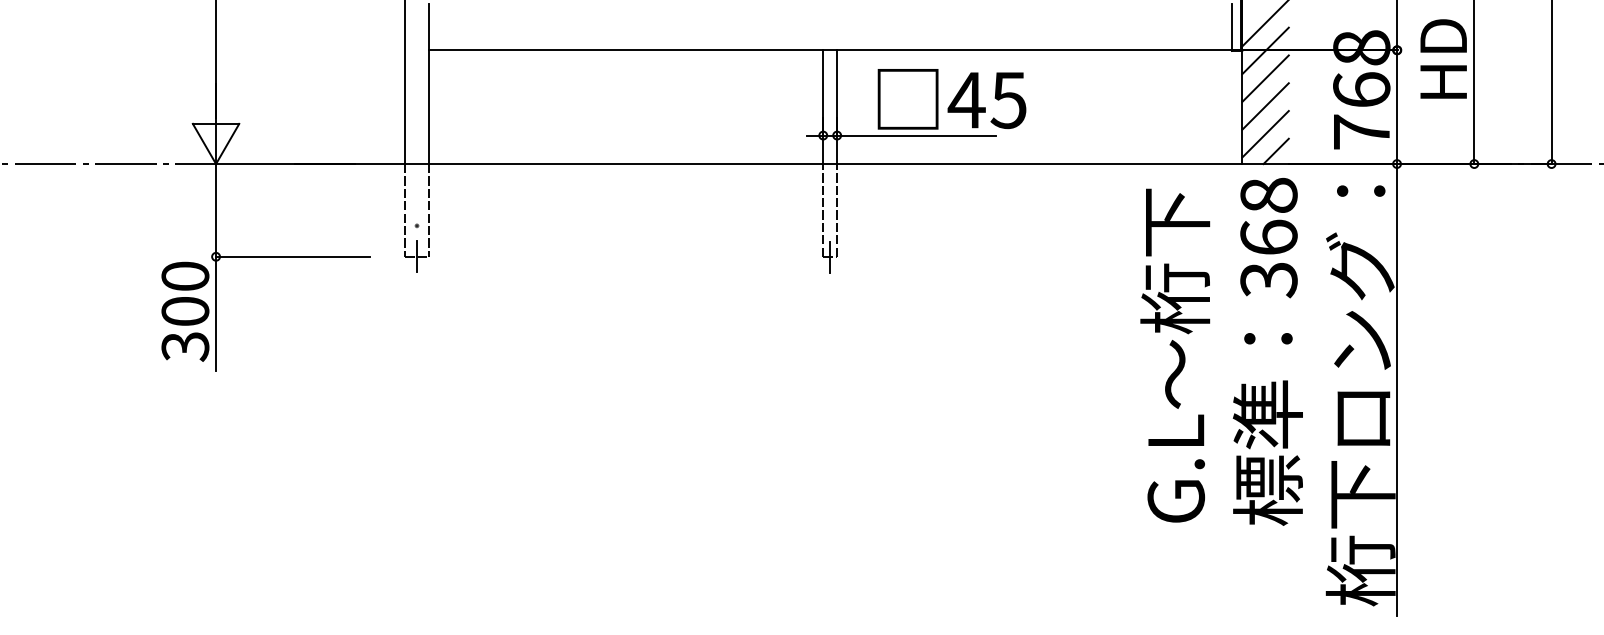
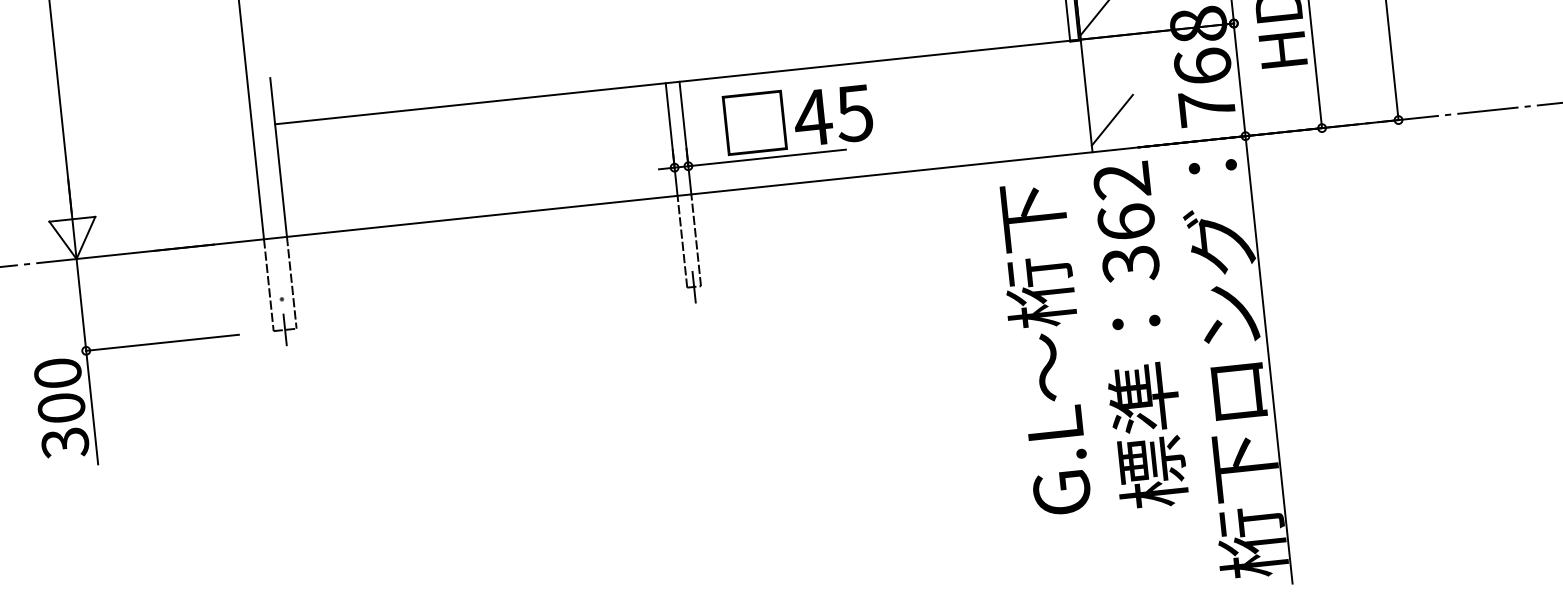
line: (1265, 50) -> (1103, 37), removed
line: (1265, 78) -> (1106, 65), removed
line: (1265, 106) -> (1109, 92), removed
line: (1275, 151) -> (1123, 136), removed
text: (1268, 195) -> (1121, 180), 368 -> 362

